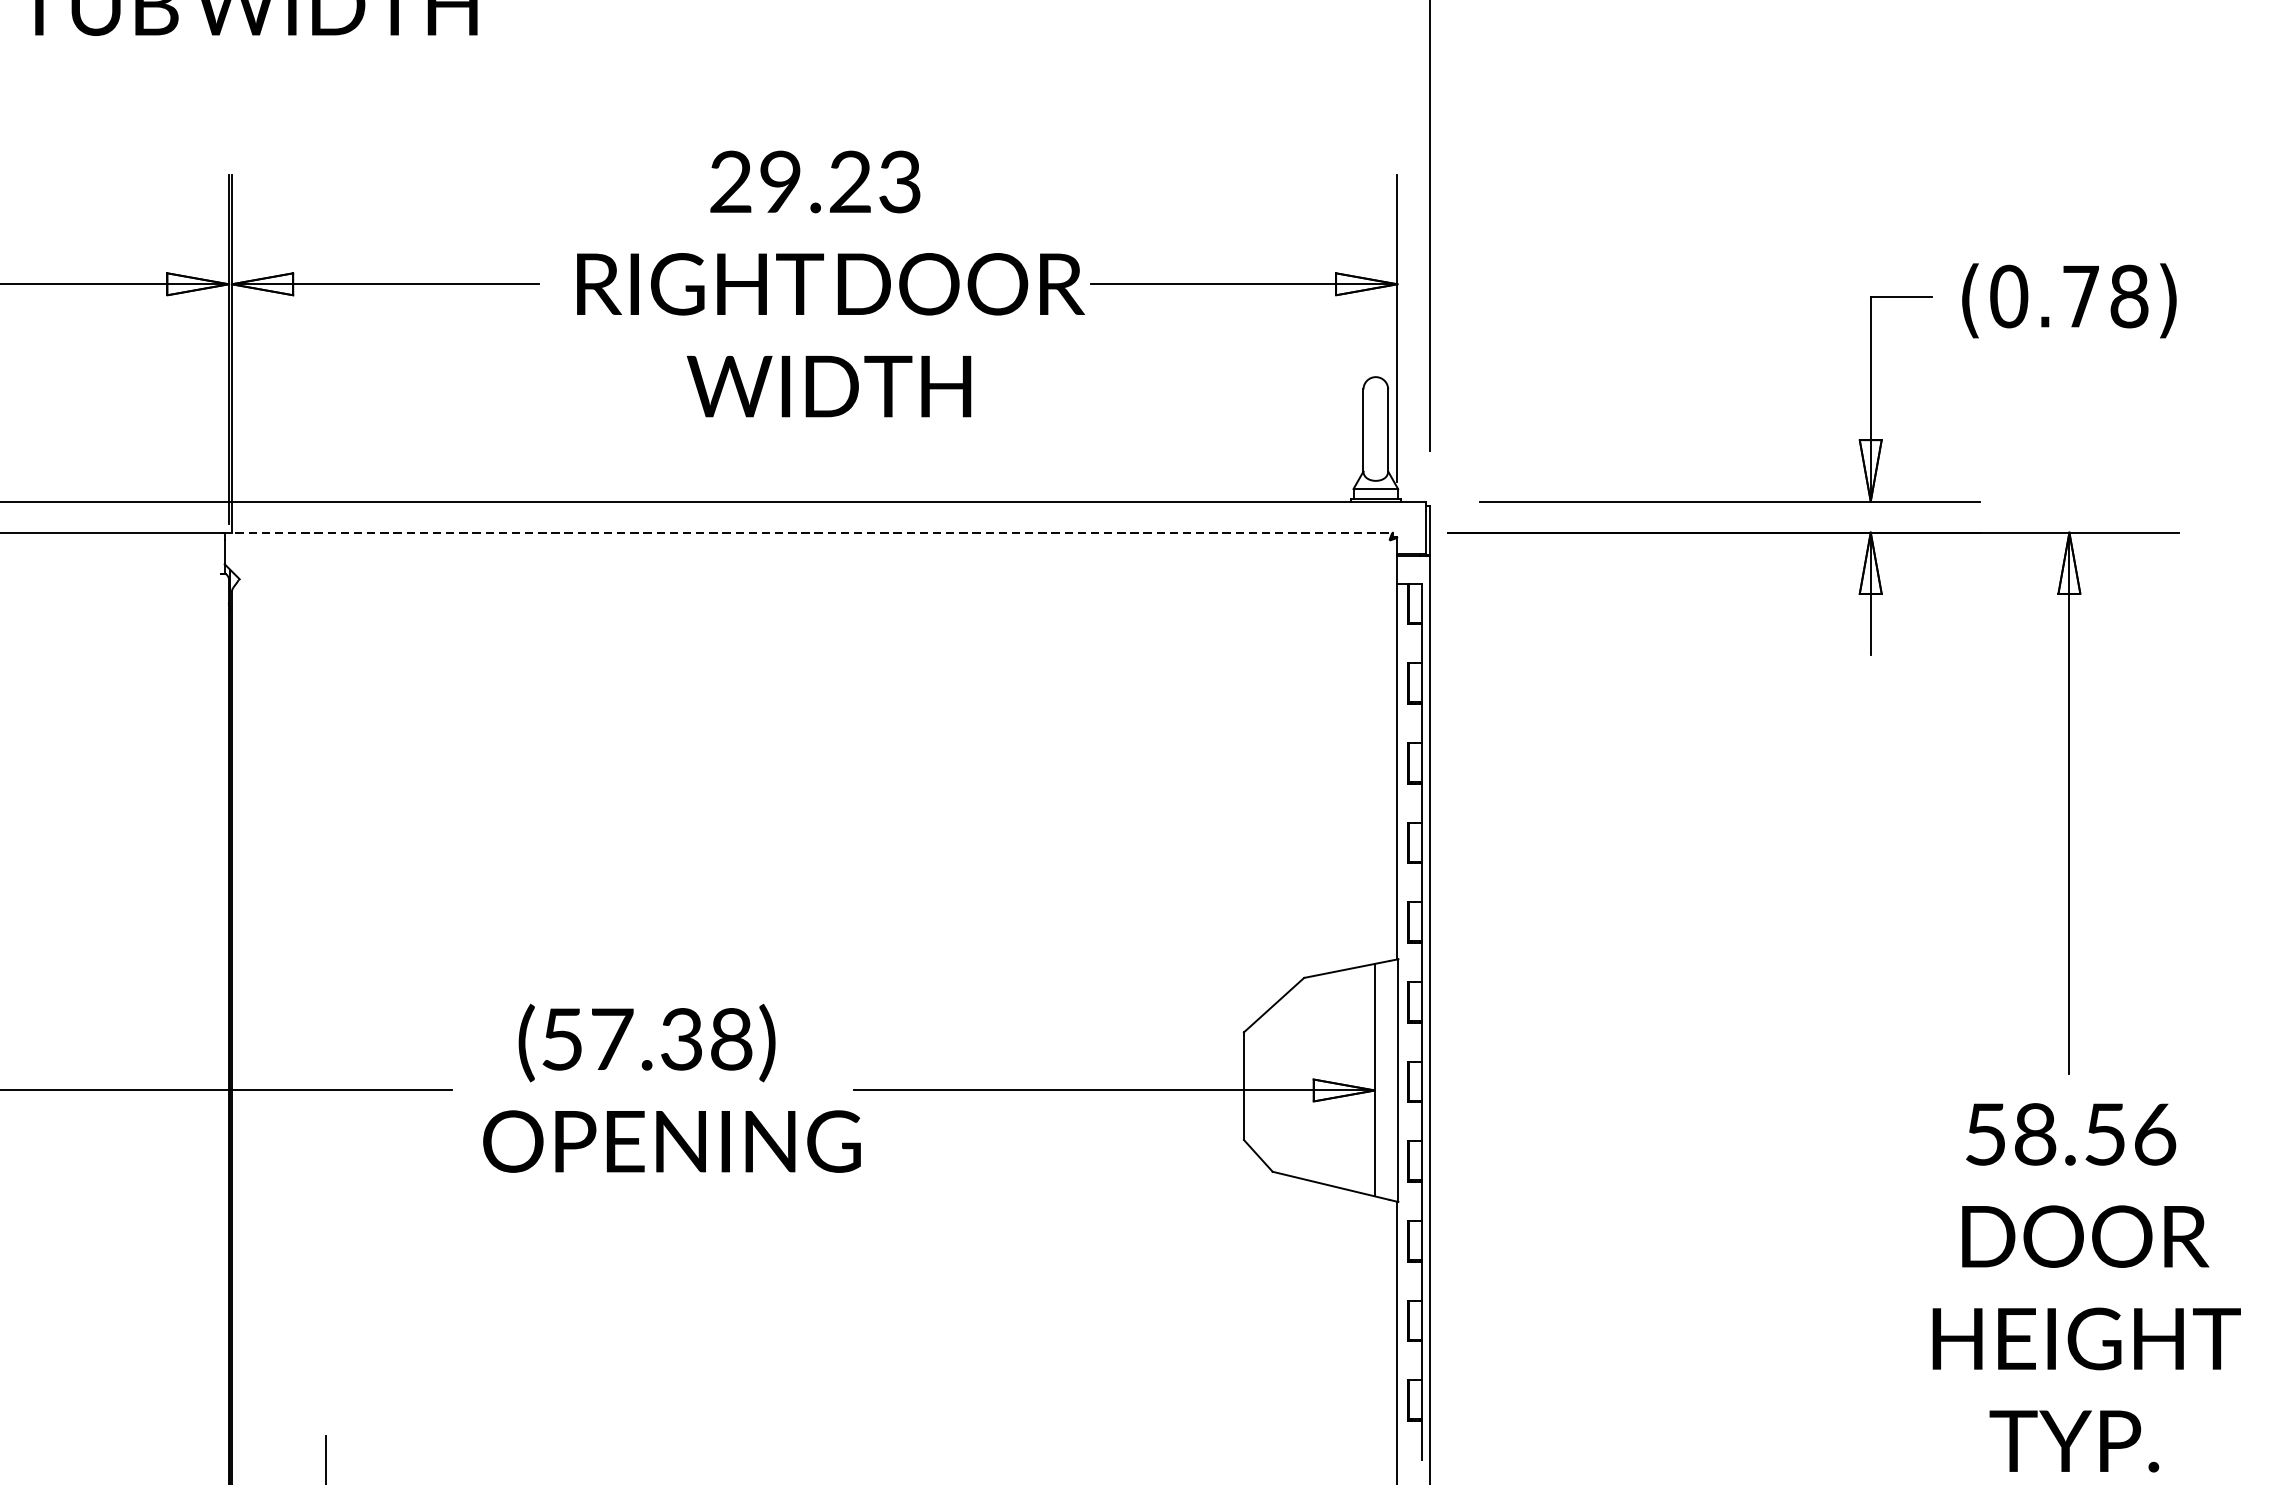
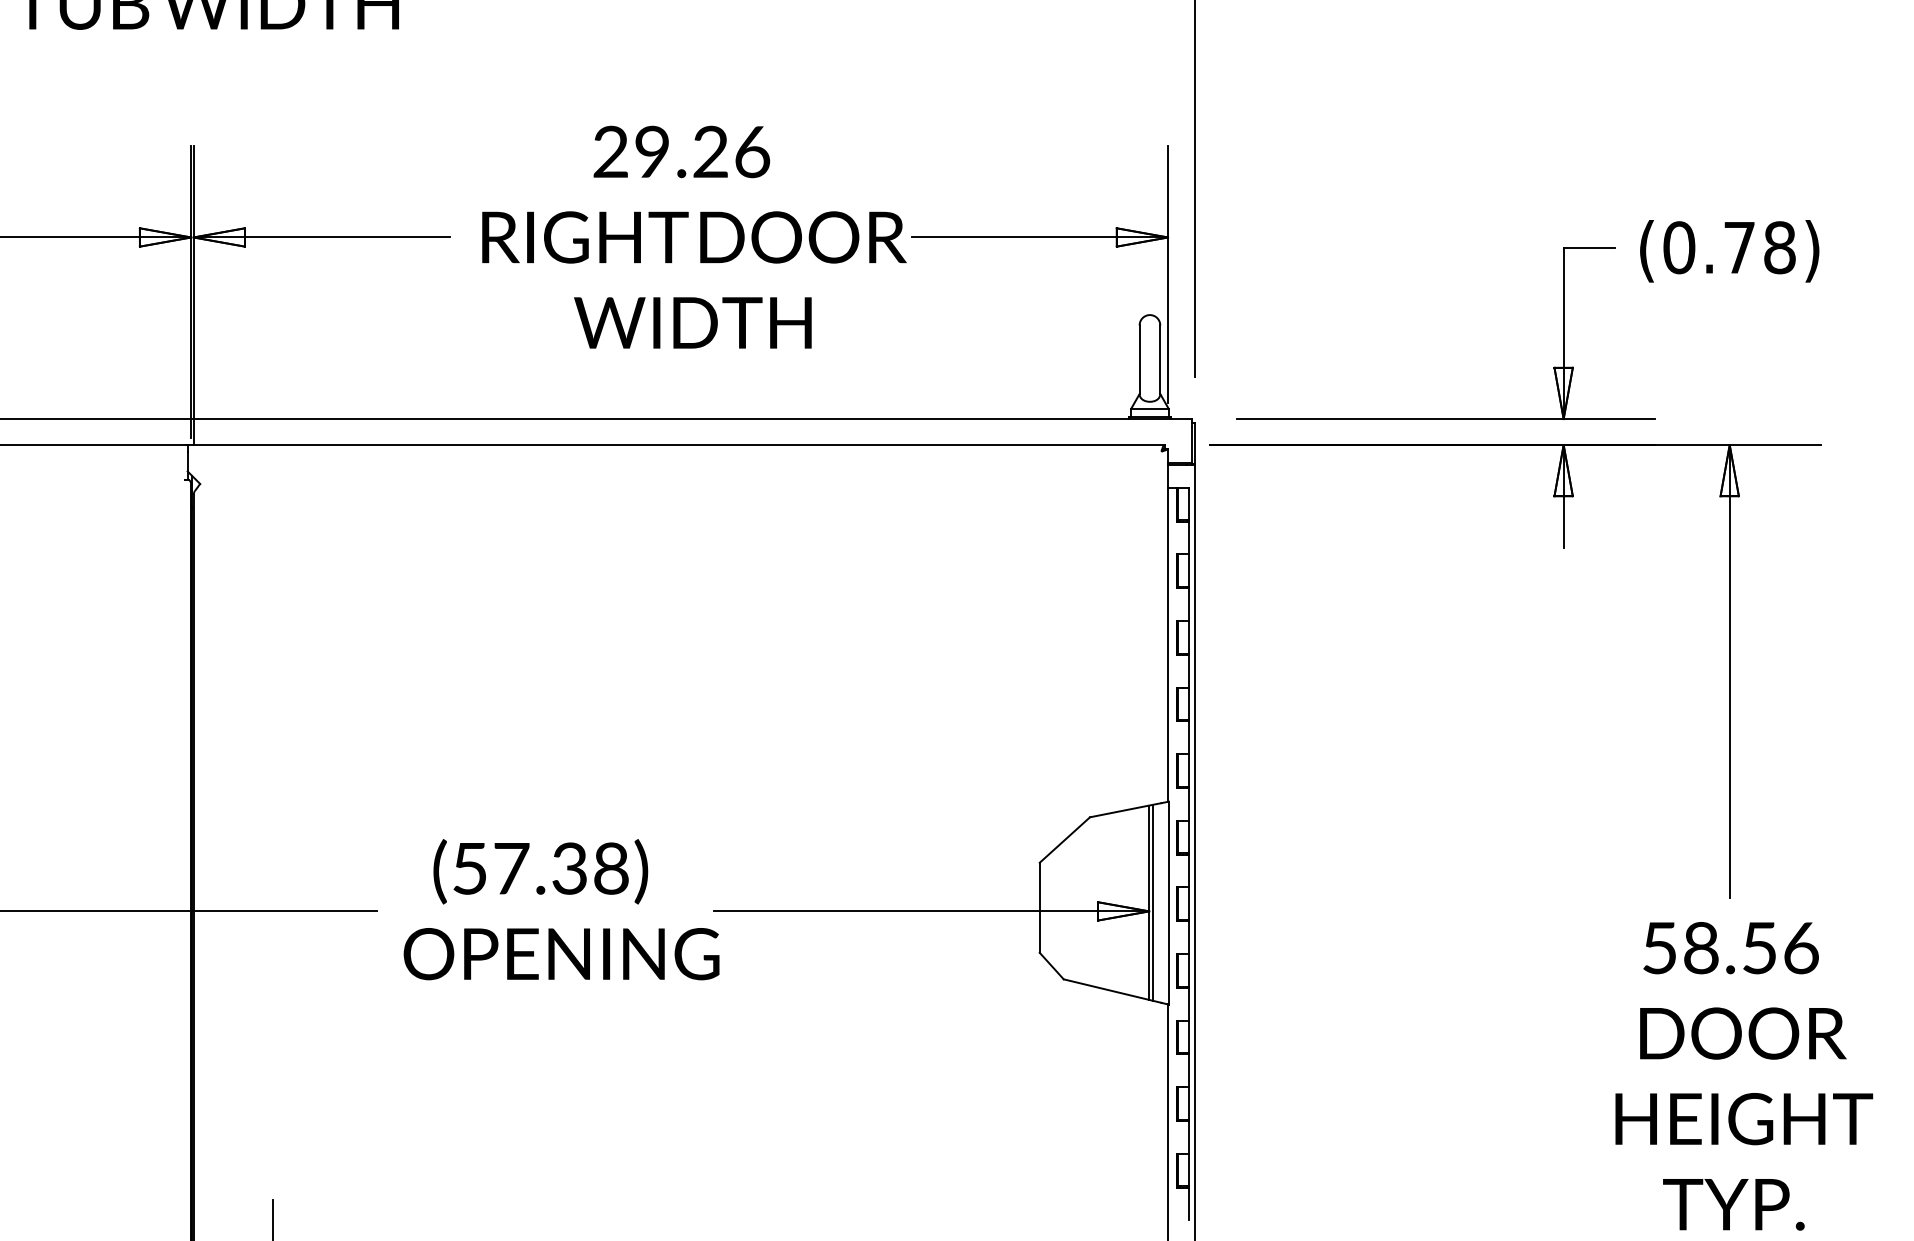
text: (900, 181) -> (752, 151), 29.23 -> 29.26
line: (808, 533) -> (675, 445), dashed -> solid
line: (1378, 1079) -> (1152, 902), added

